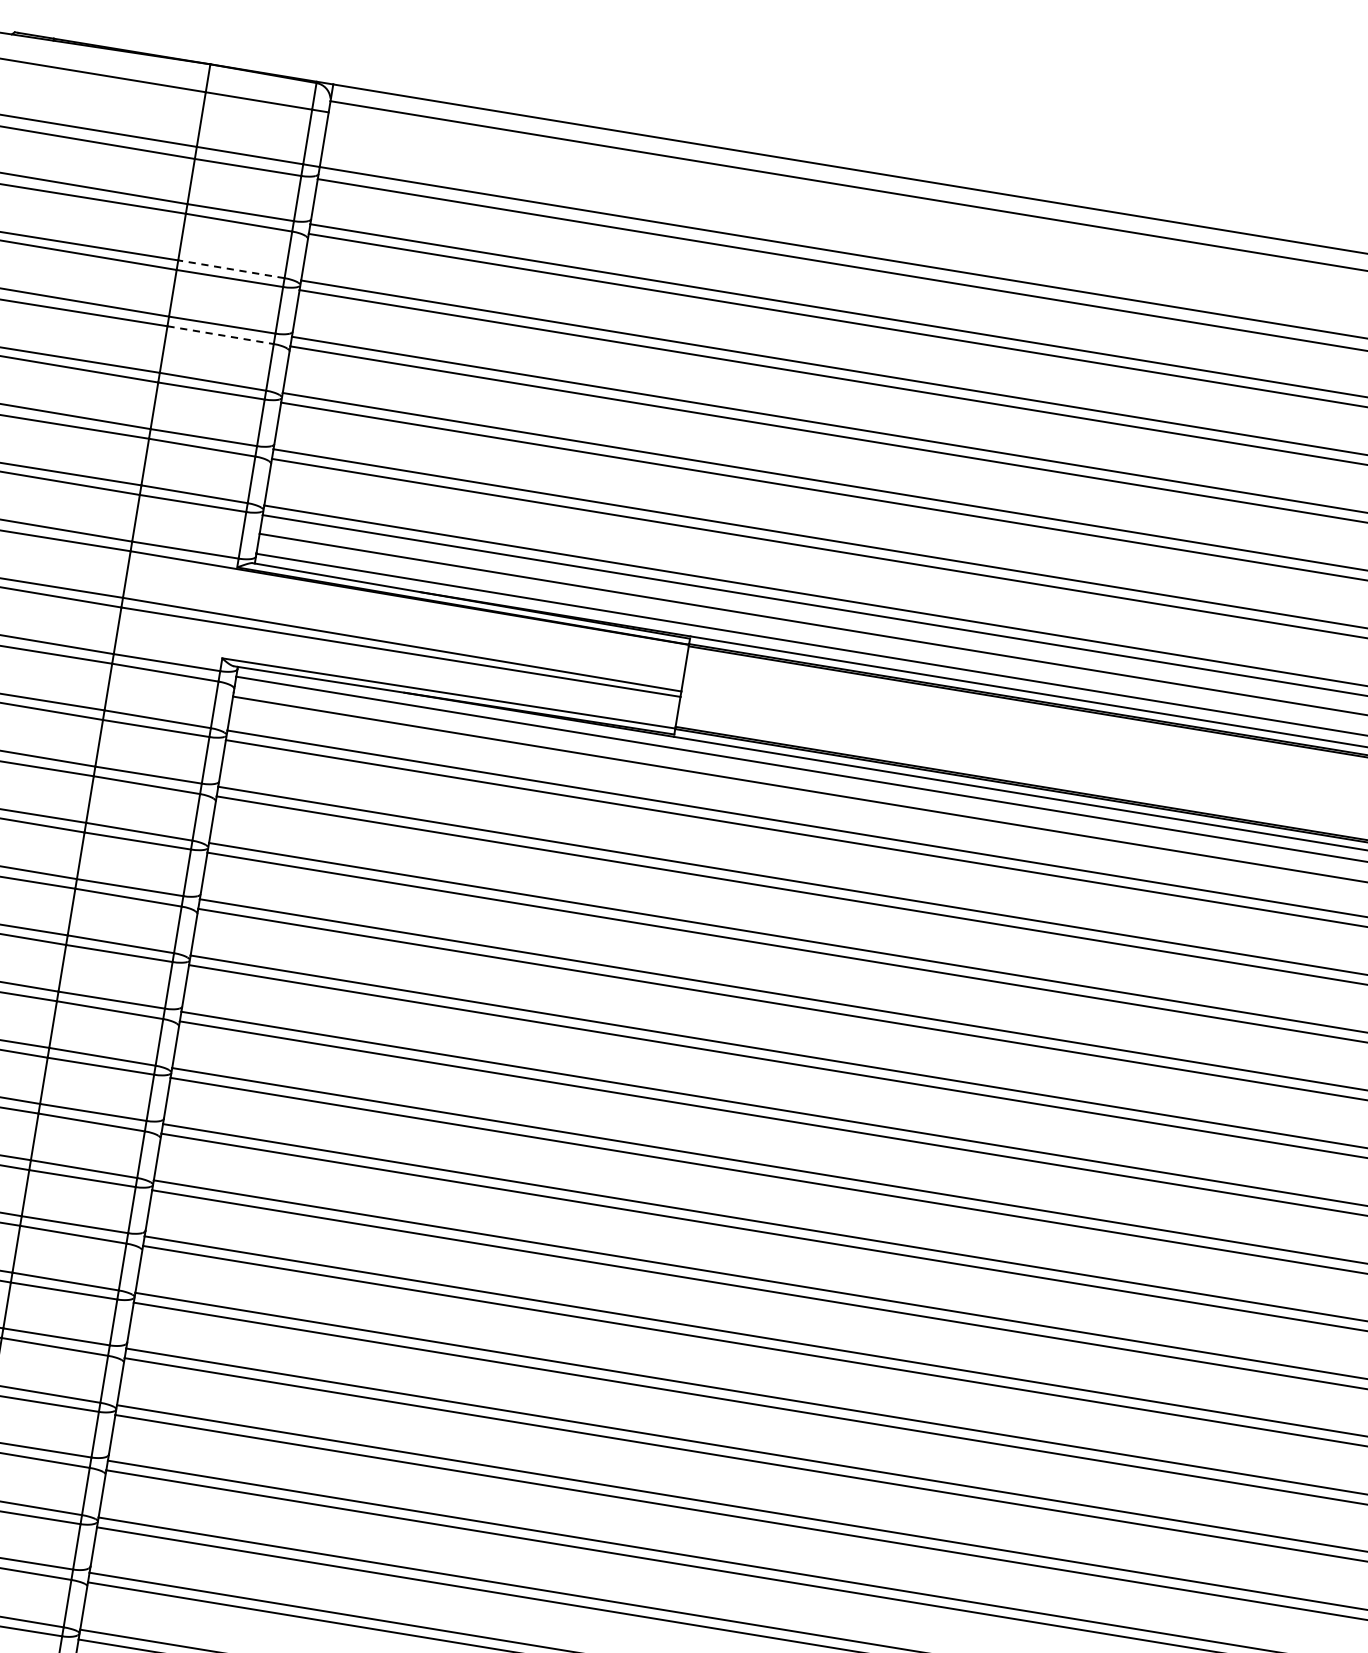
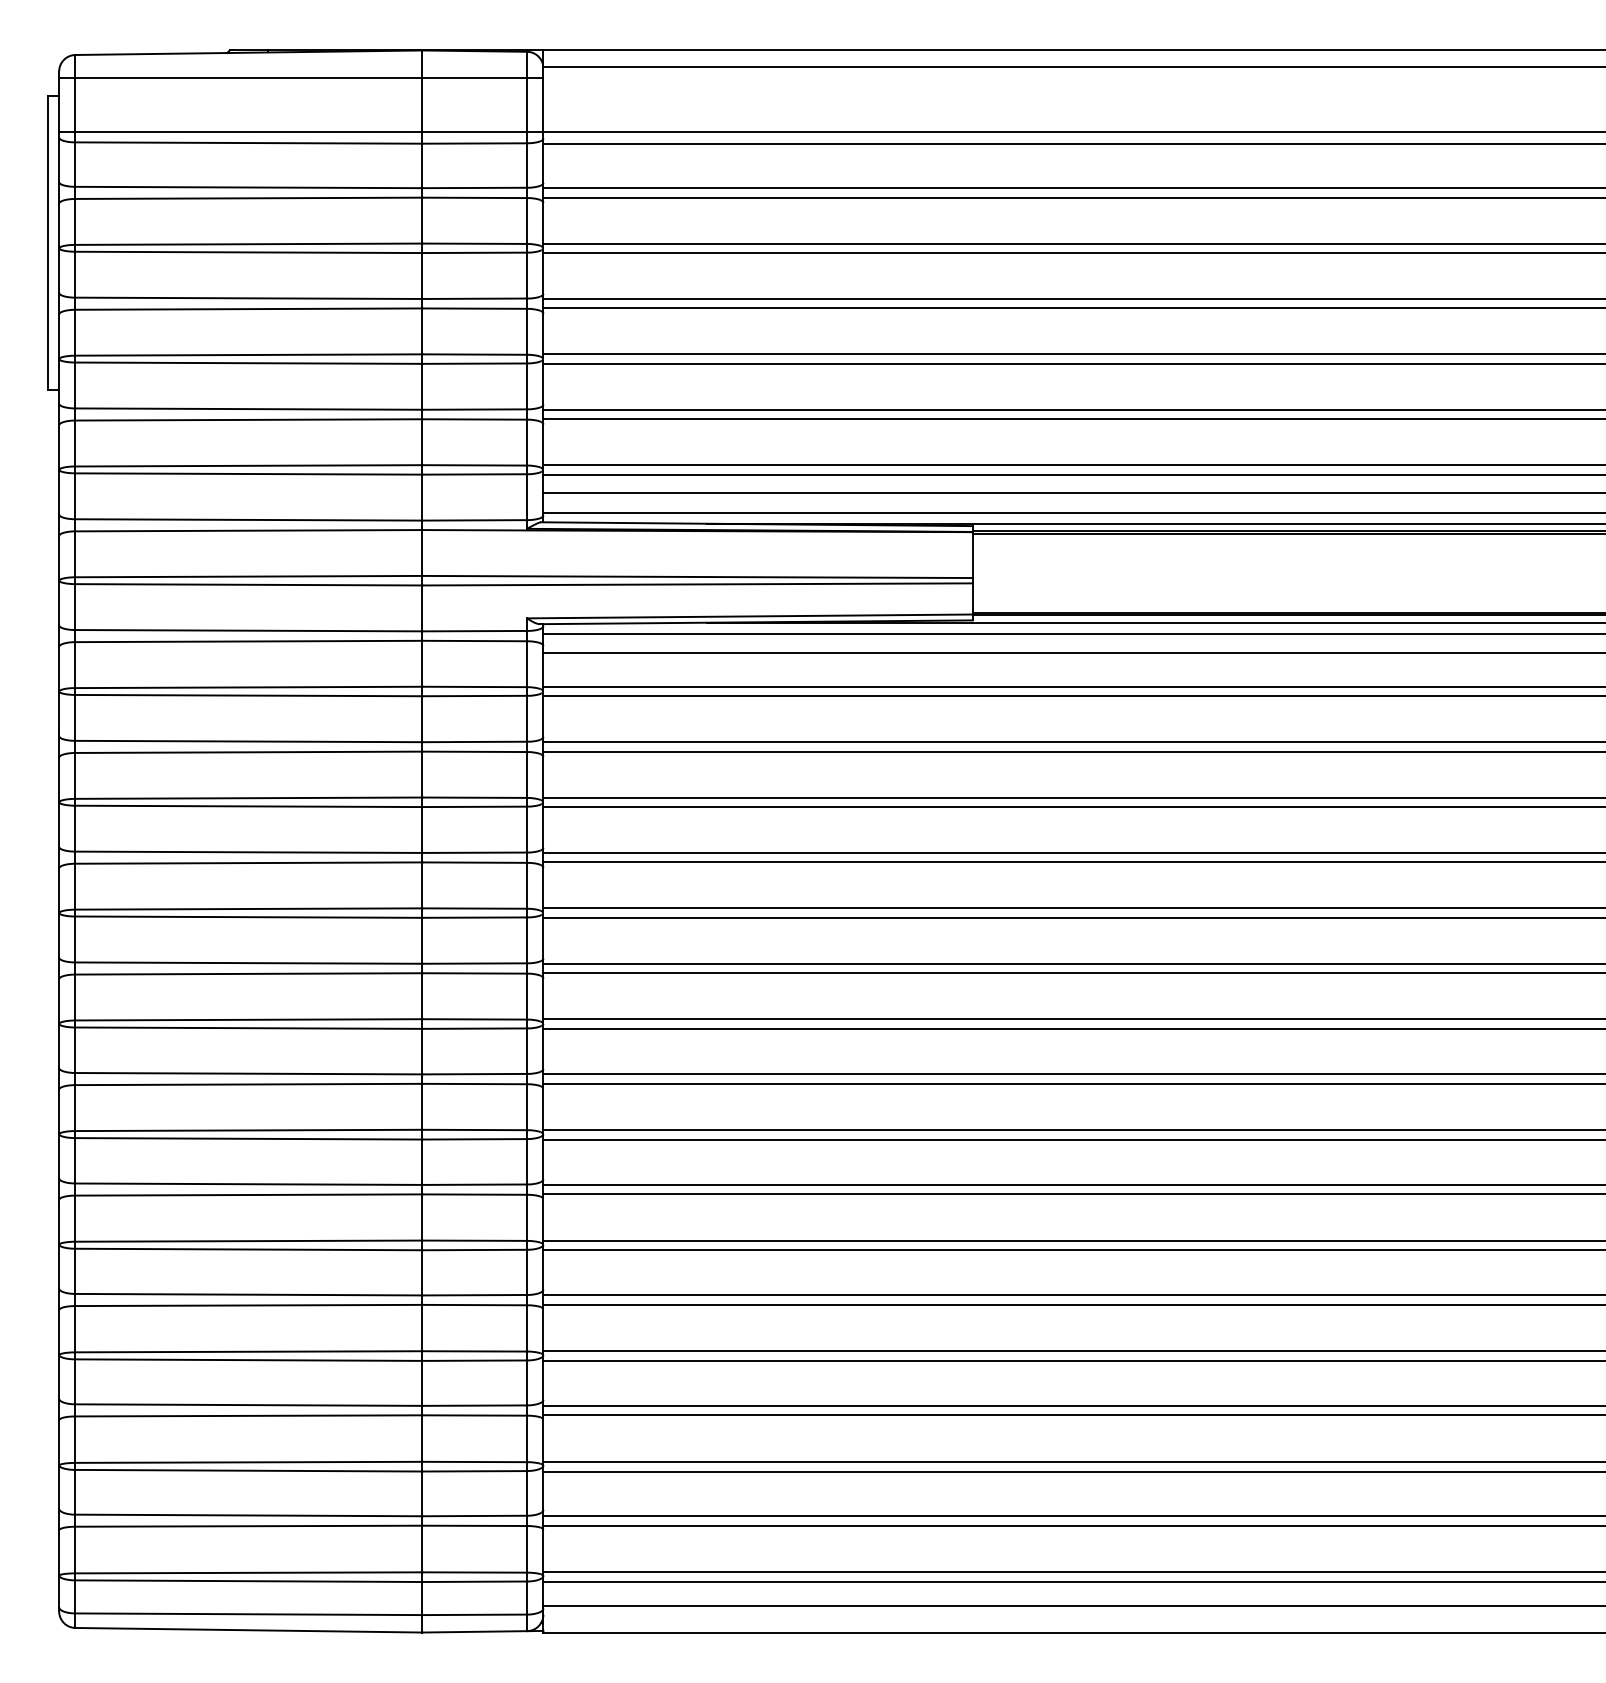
line: (231, 268) -> (474, 243), dashed -> solid
line: (221, 335) -> (475, 308), dashed -> solid

